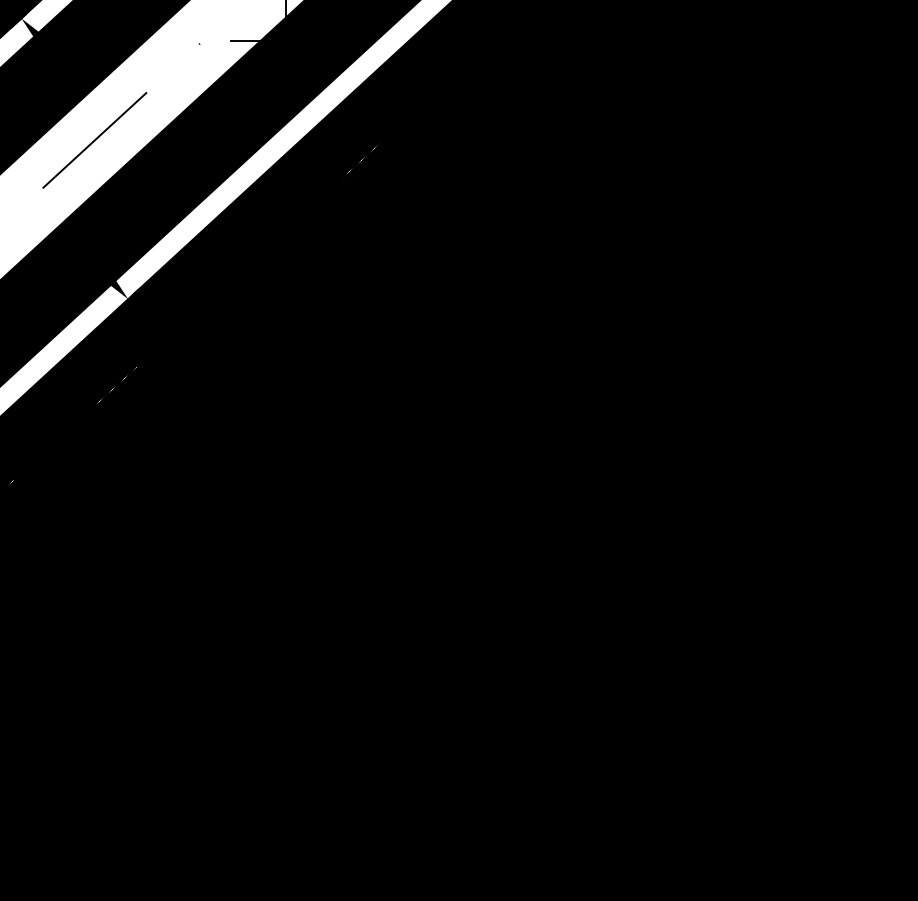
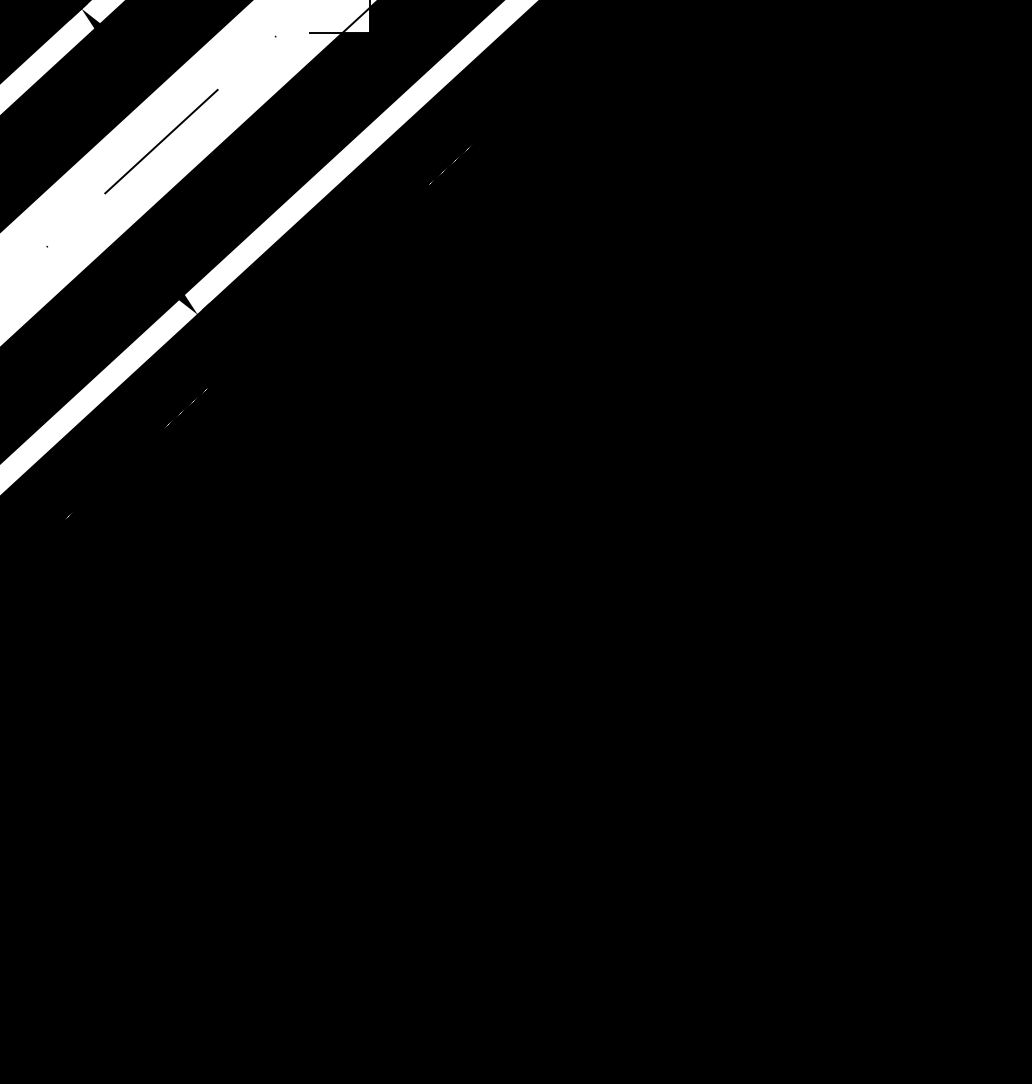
fill: (272, 29) -> (355, 20), removed

